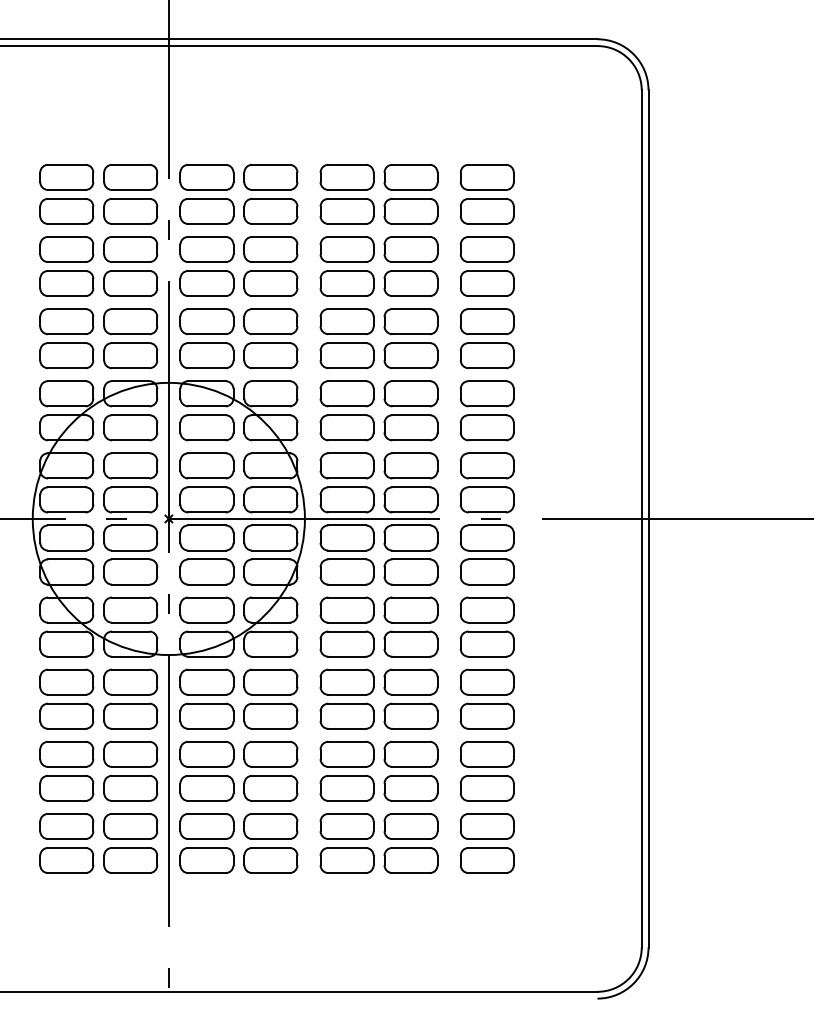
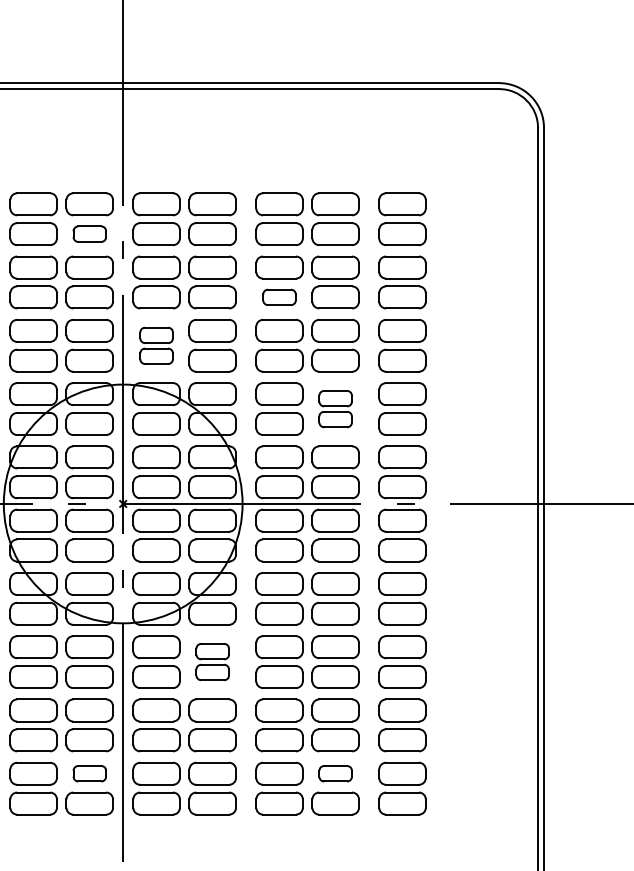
part: (130, 211) -> (89, 234), size x0.7
part: (346, 283) -> (279, 297), size x0.7
part: (206, 338) -> (156, 345), size x0.7
part: (410, 410) -> (335, 408), size x0.7
part: (270, 698) -> (212, 661), size x0.7
part: (130, 826) -> (89, 773), size x0.7
part: (410, 826) -> (335, 773), size x0.7

